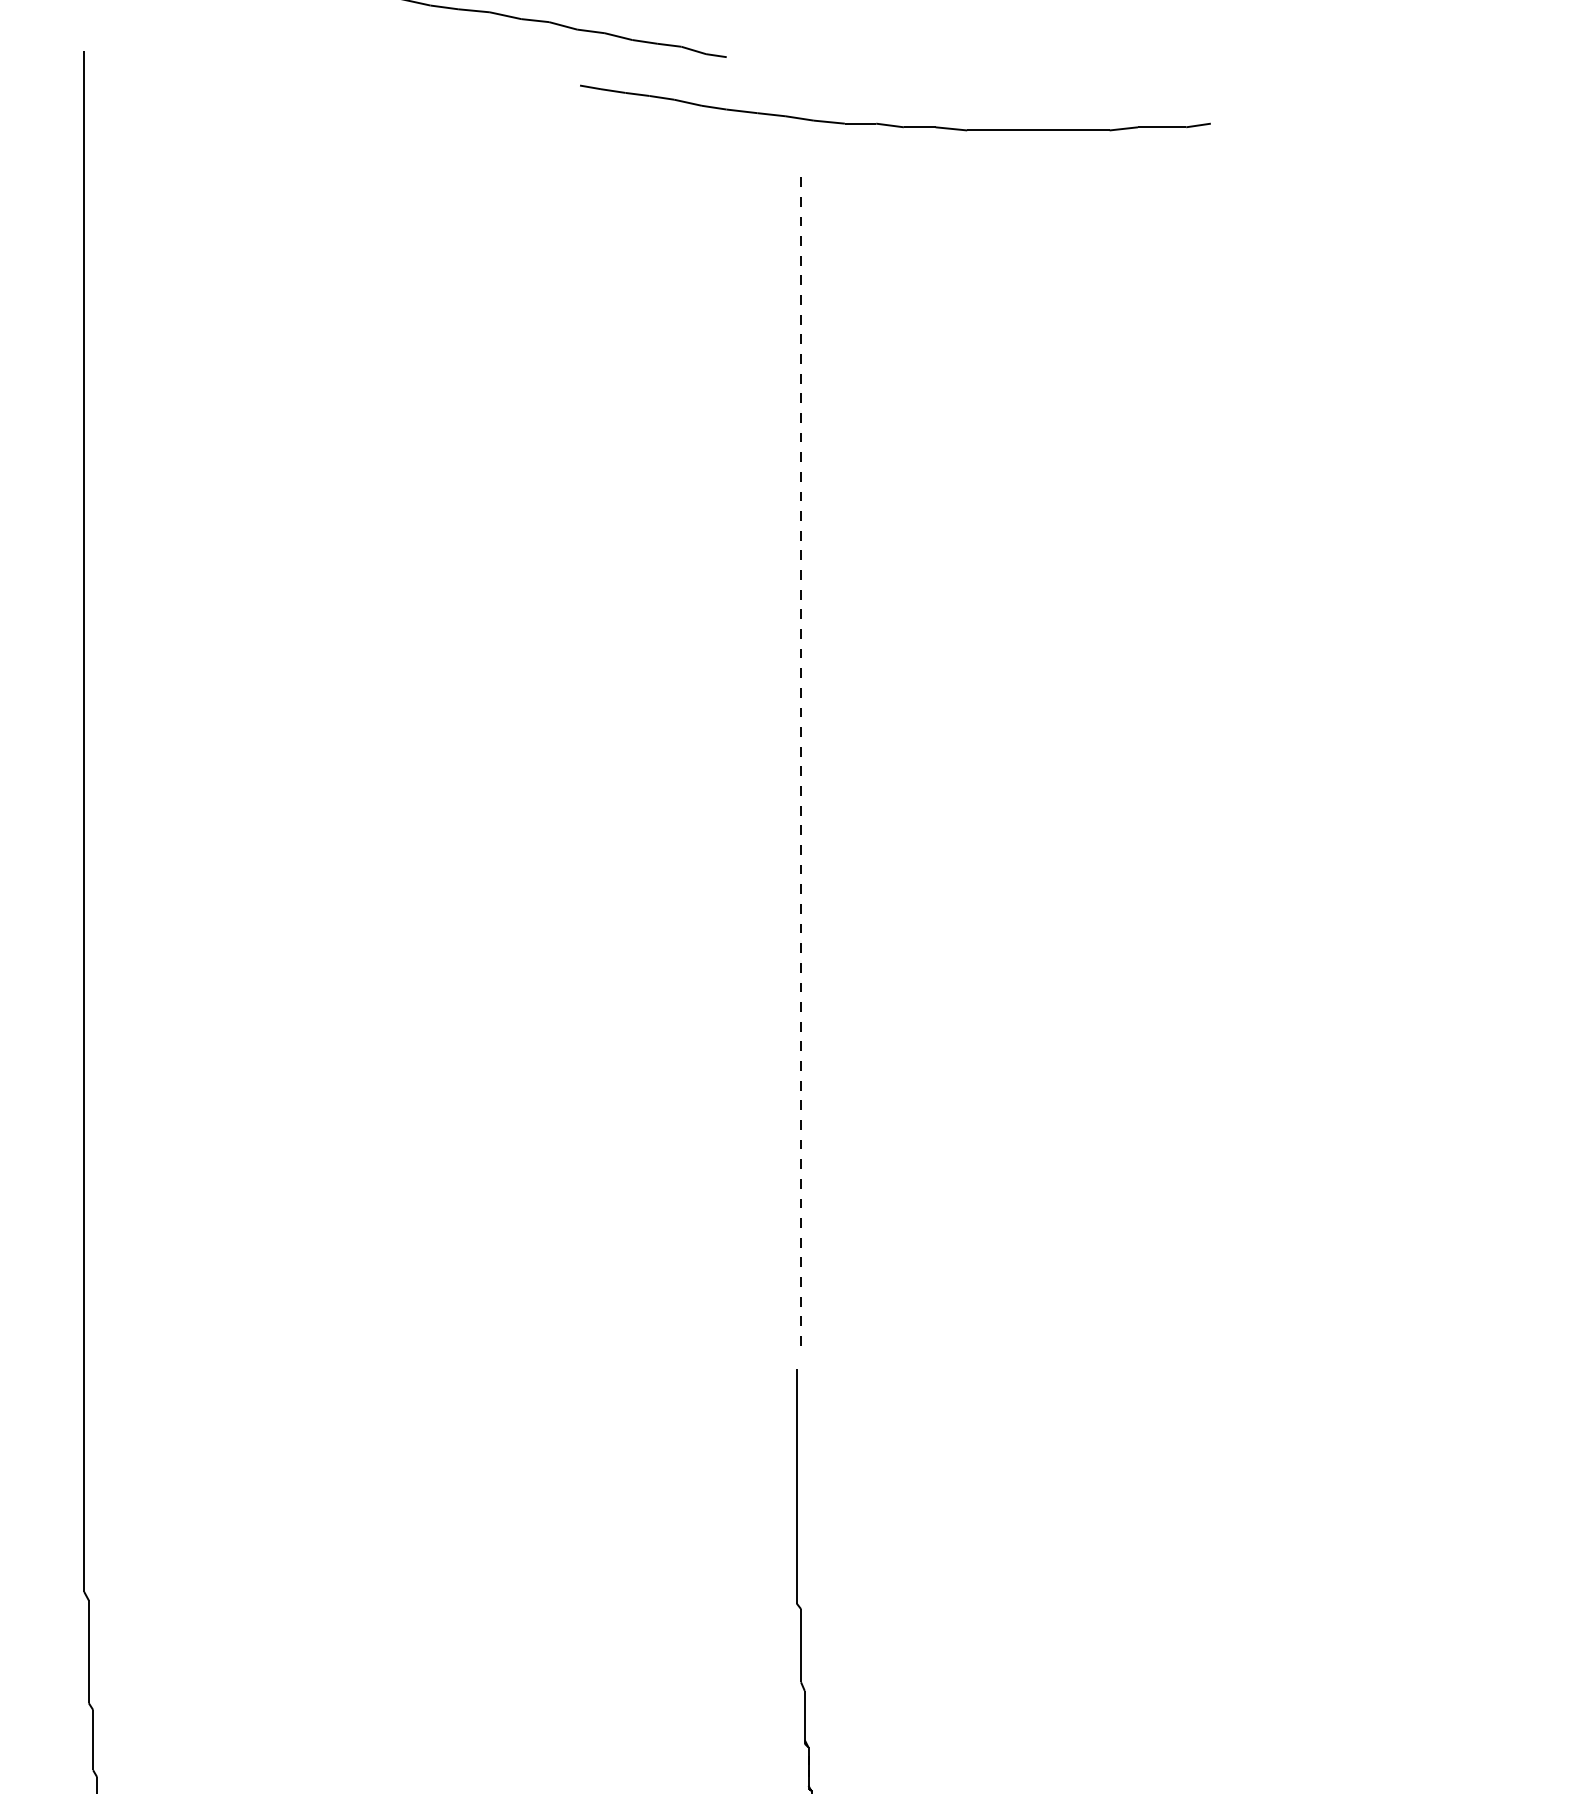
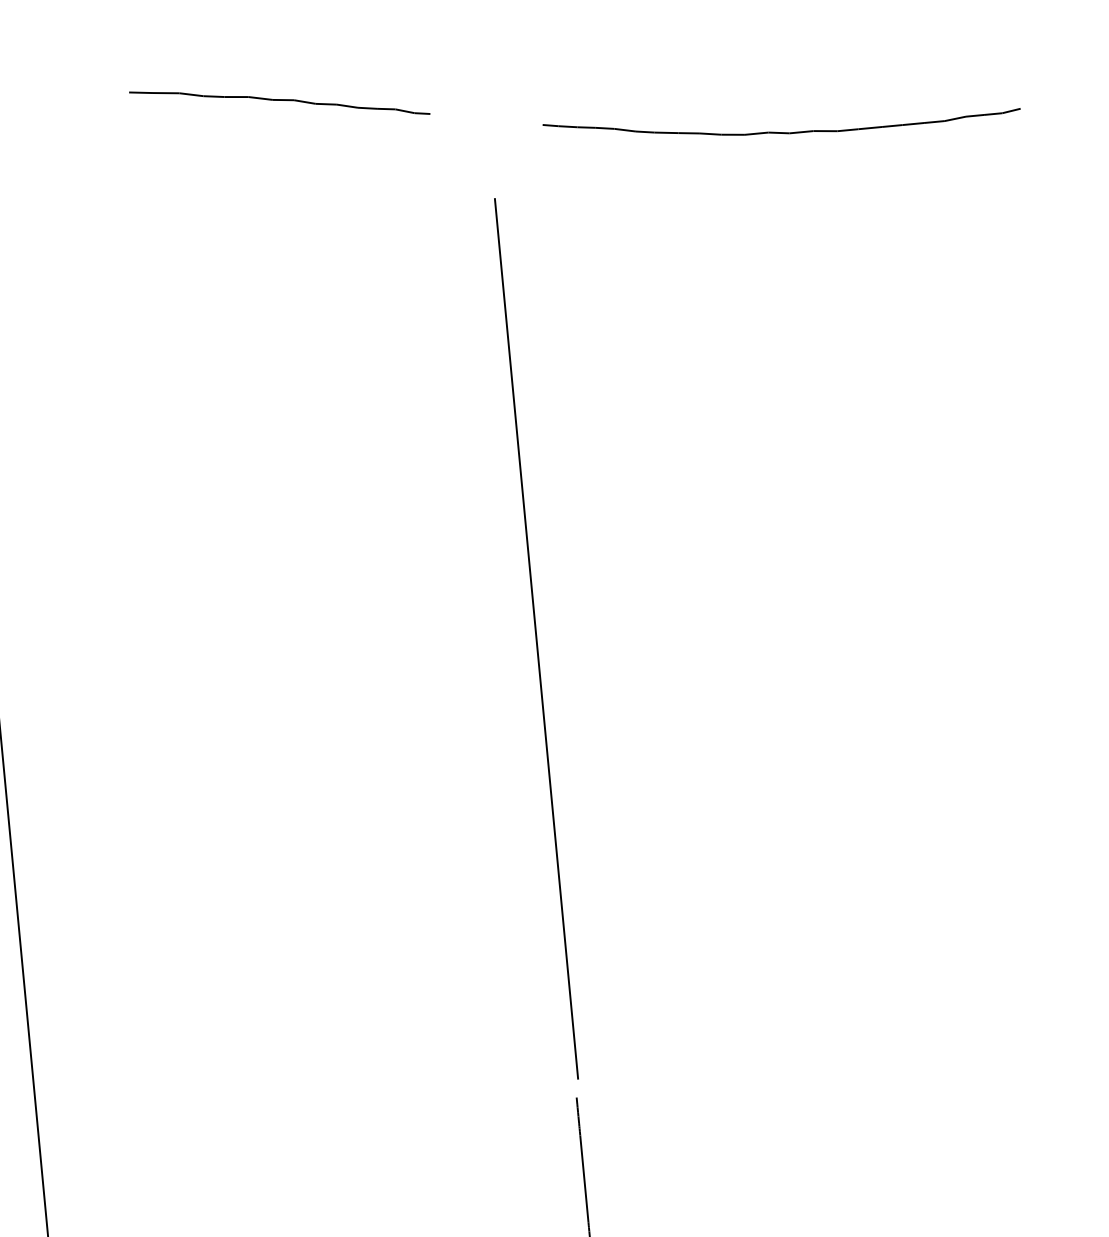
part: (892, 124) -> (780, 132), moved
line: (801, 760) -> (536, 638), dashed -> solid

